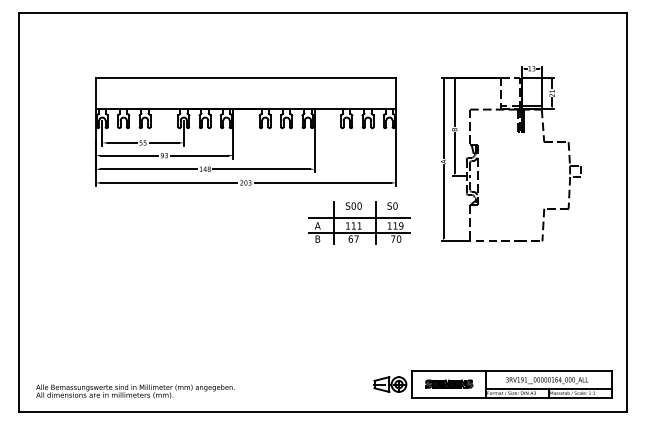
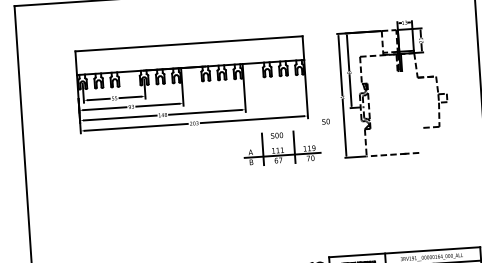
text: (392, 205) -> (325, 121), moved
line: (359, 217) -> (281, 143), removed
line: (543, 224) -> (421, 139), removed

